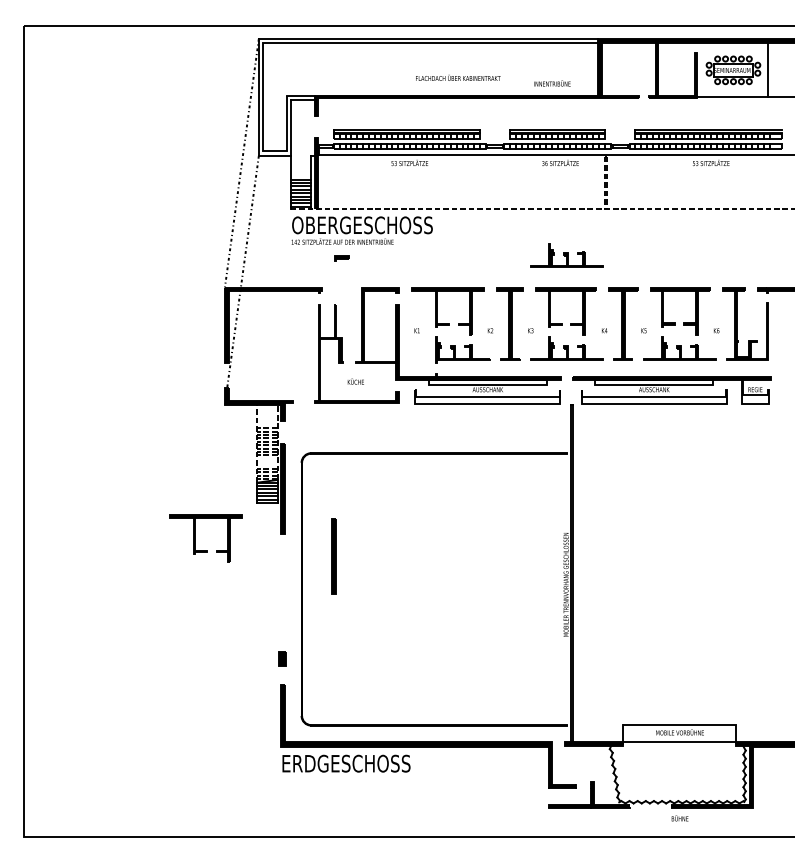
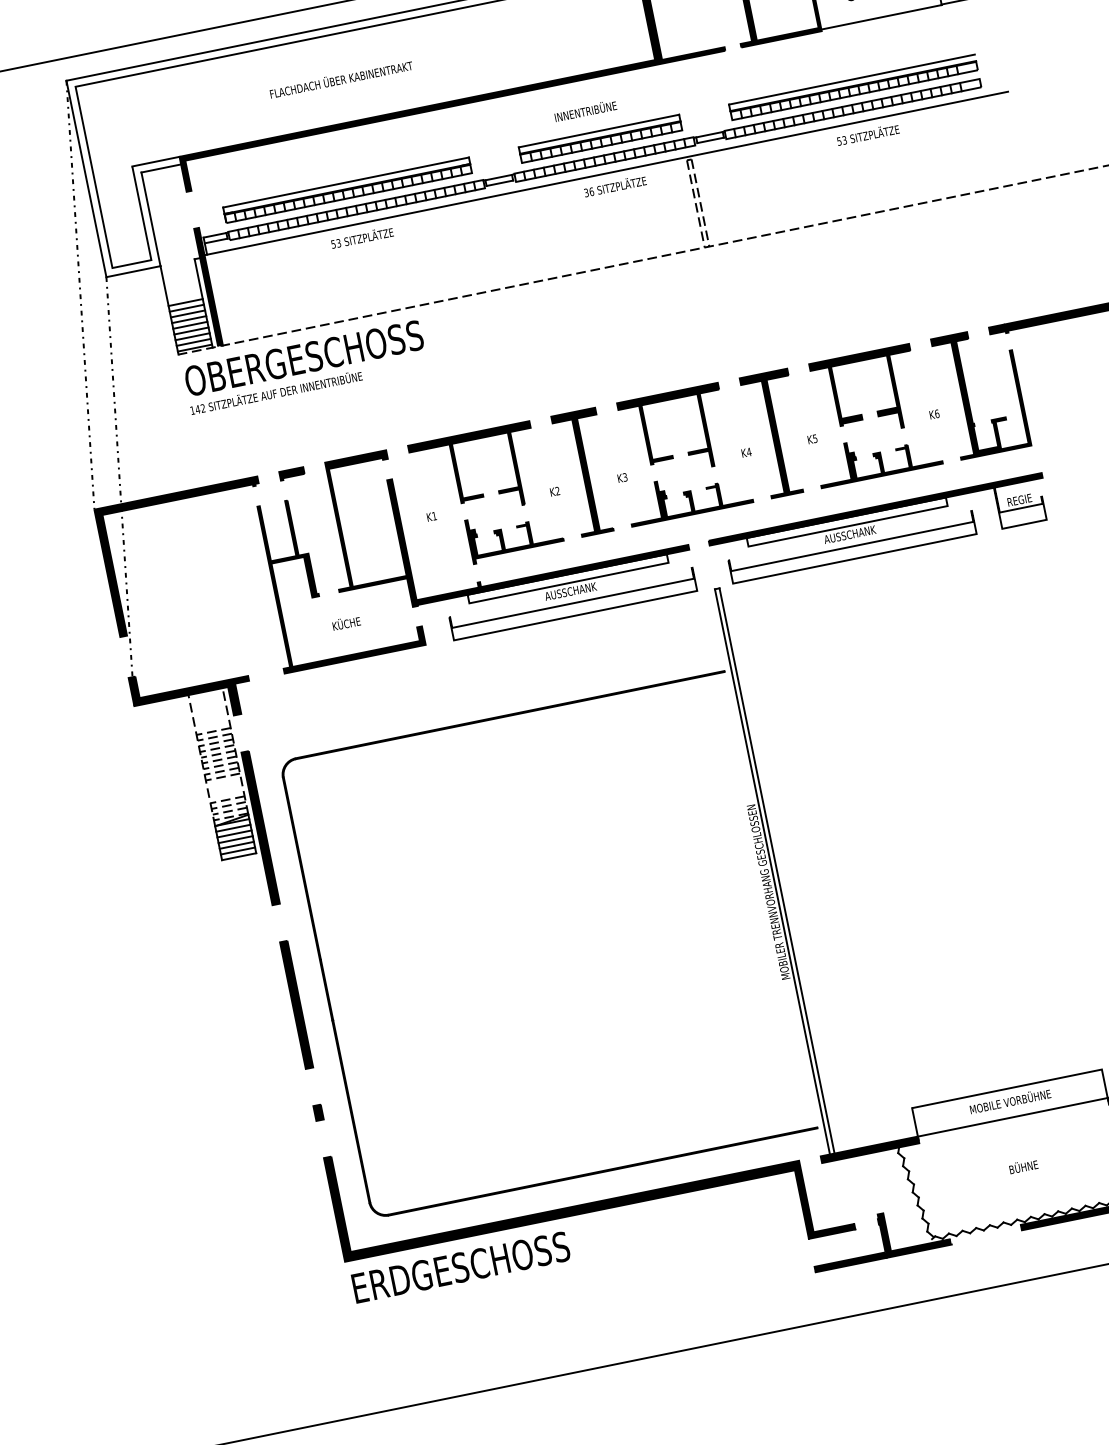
text: (458, 77) -> (341, 78), moved
text: (552, 83) -> (585, 110), moved
part: (566, 255) -> (656, 339), removed
part: (341, 258) -> (291, 474), moved
part: (195, 538) -> (130, 941), removed
part: (333, 556) -> (295, 1005), moved
part: (282, 658) -> (317, 1112), size x0.62
text: (679, 818) -> (1022, 1166), moved

